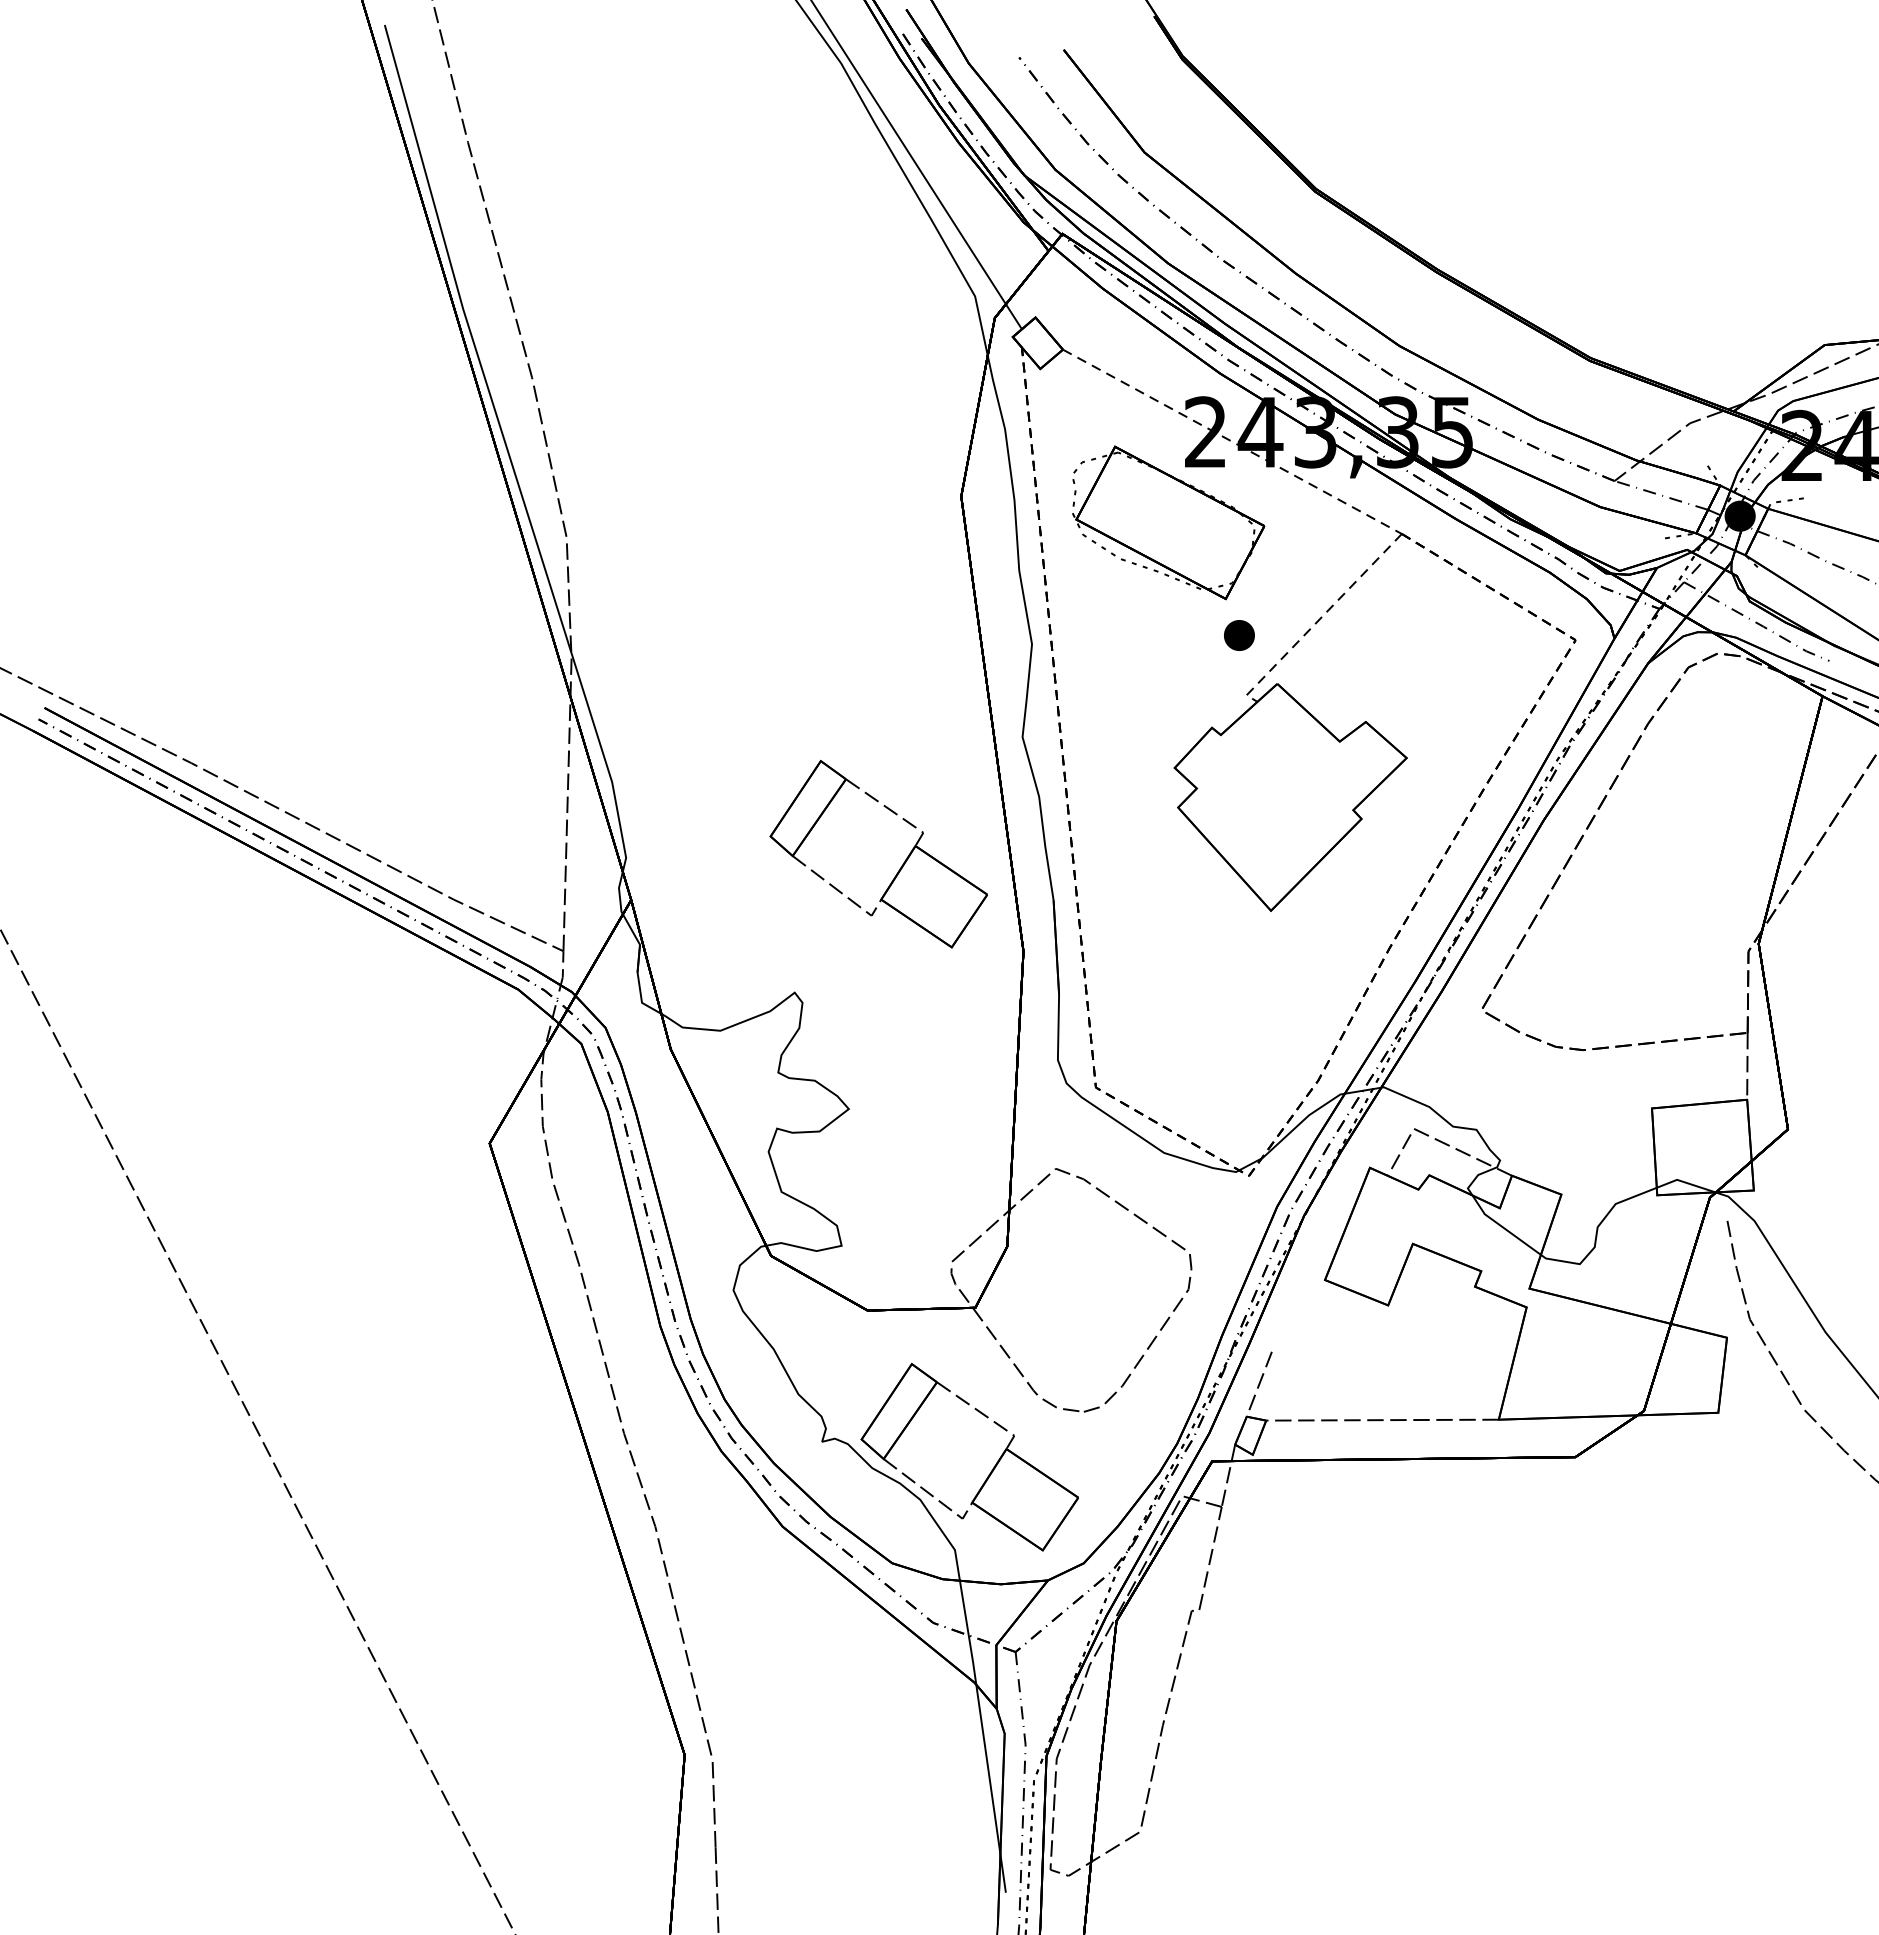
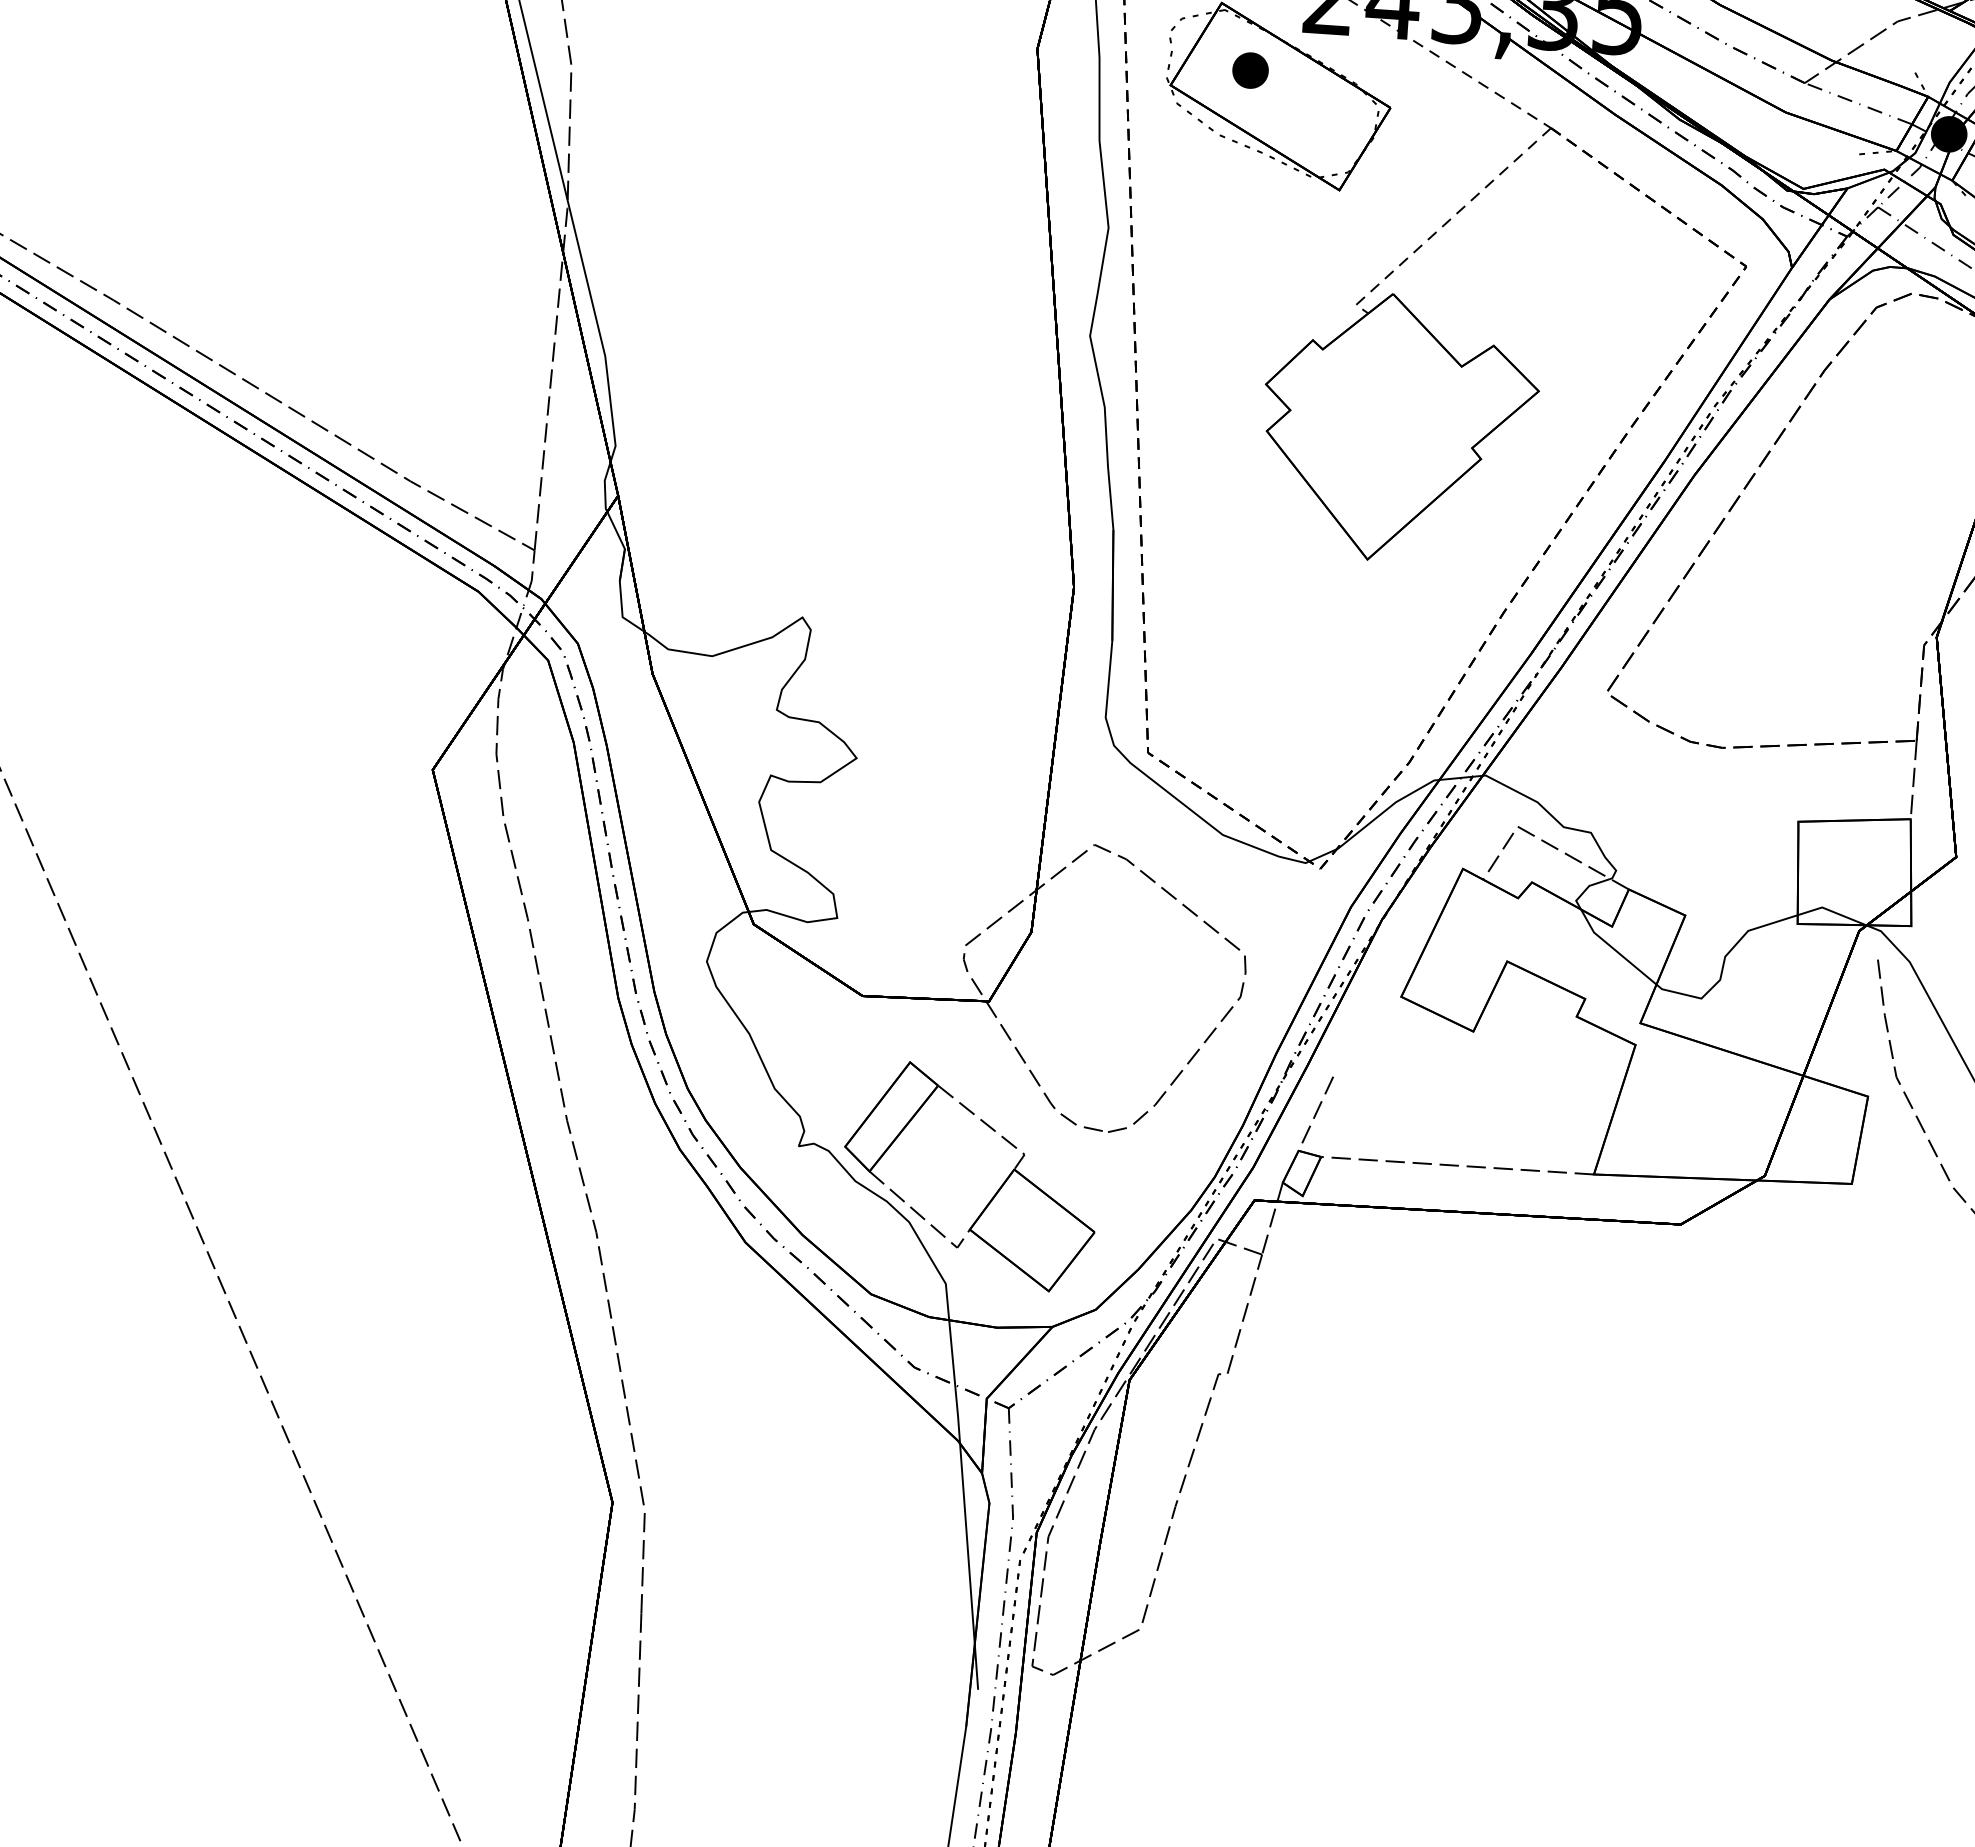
part: (1239, 635) -> (1250, 70), moved
part: (899, 868) -> (935, 480), removed

